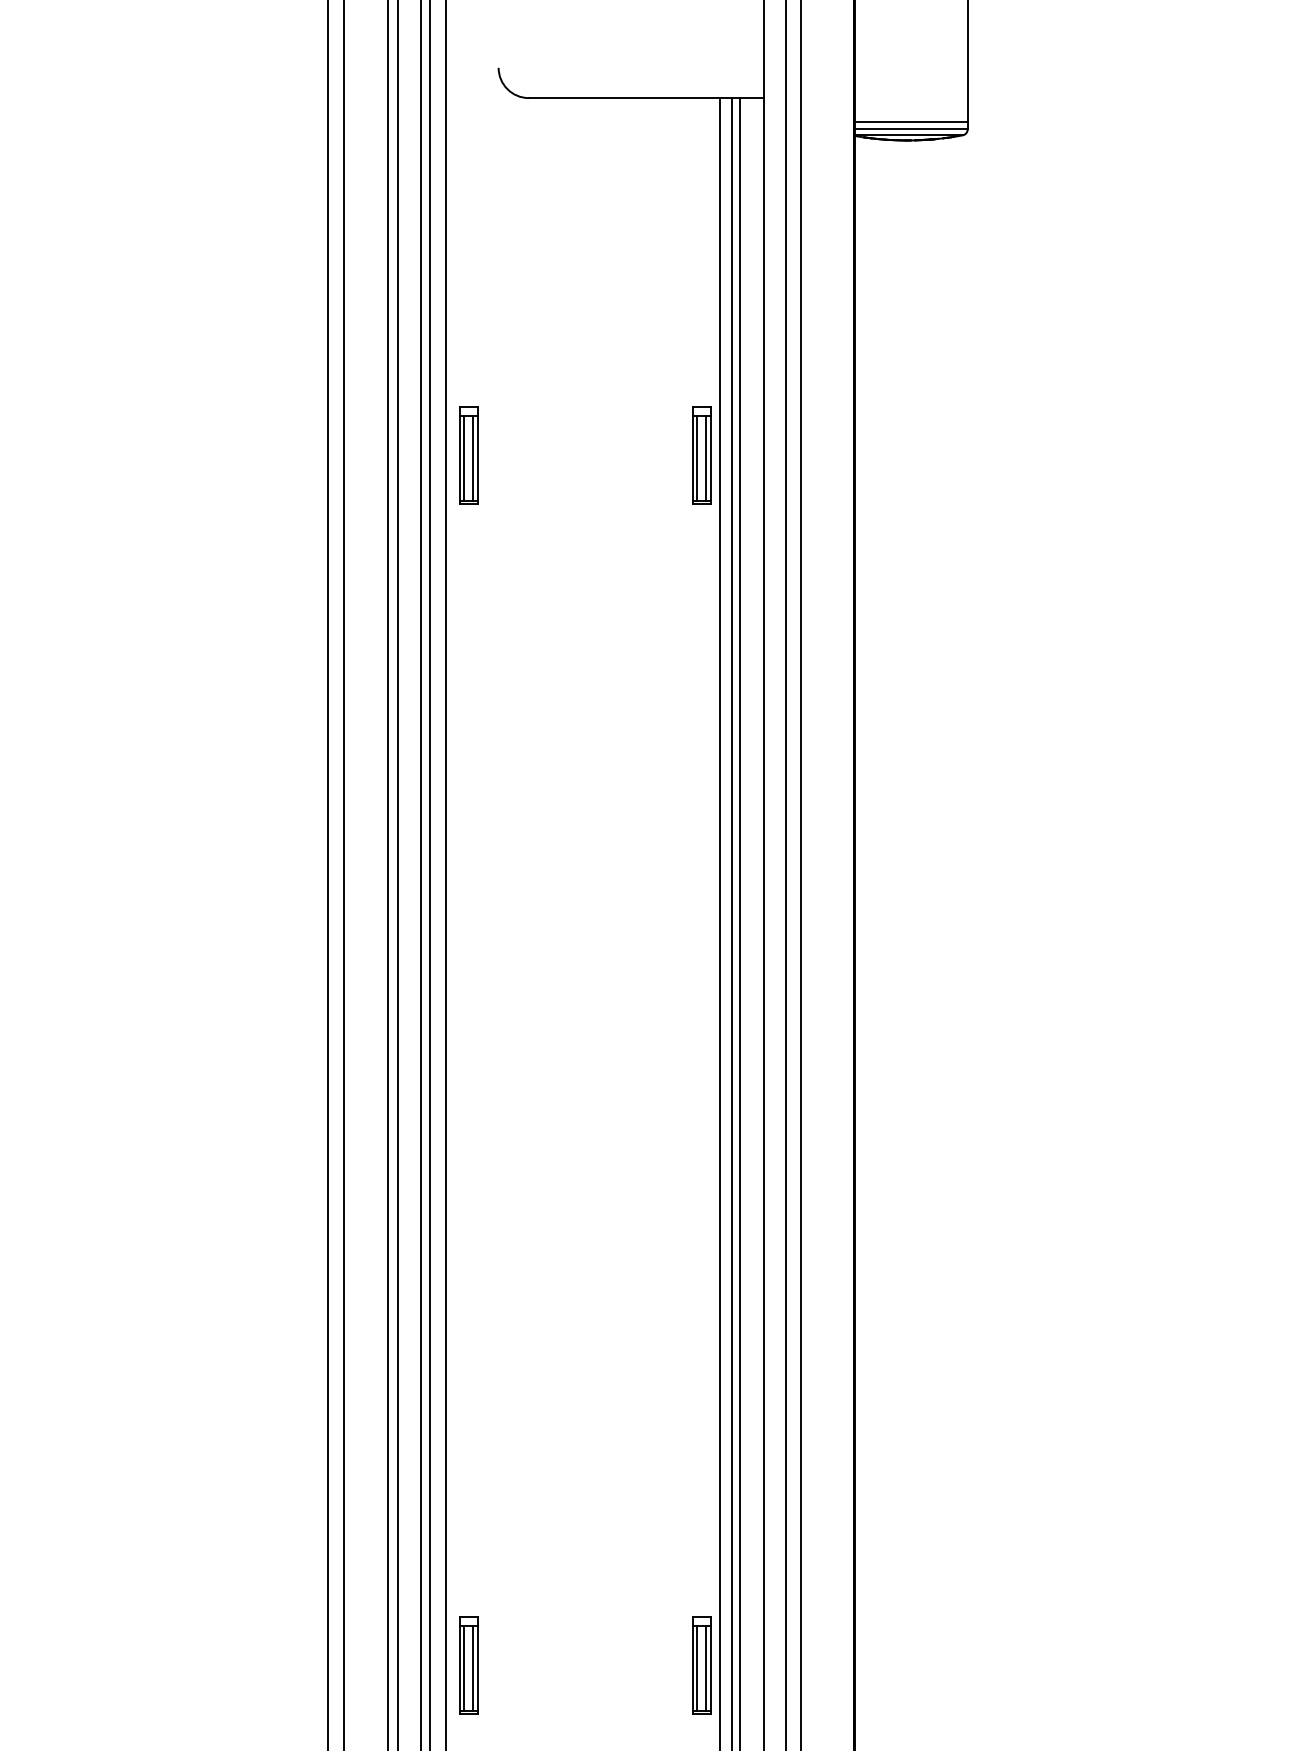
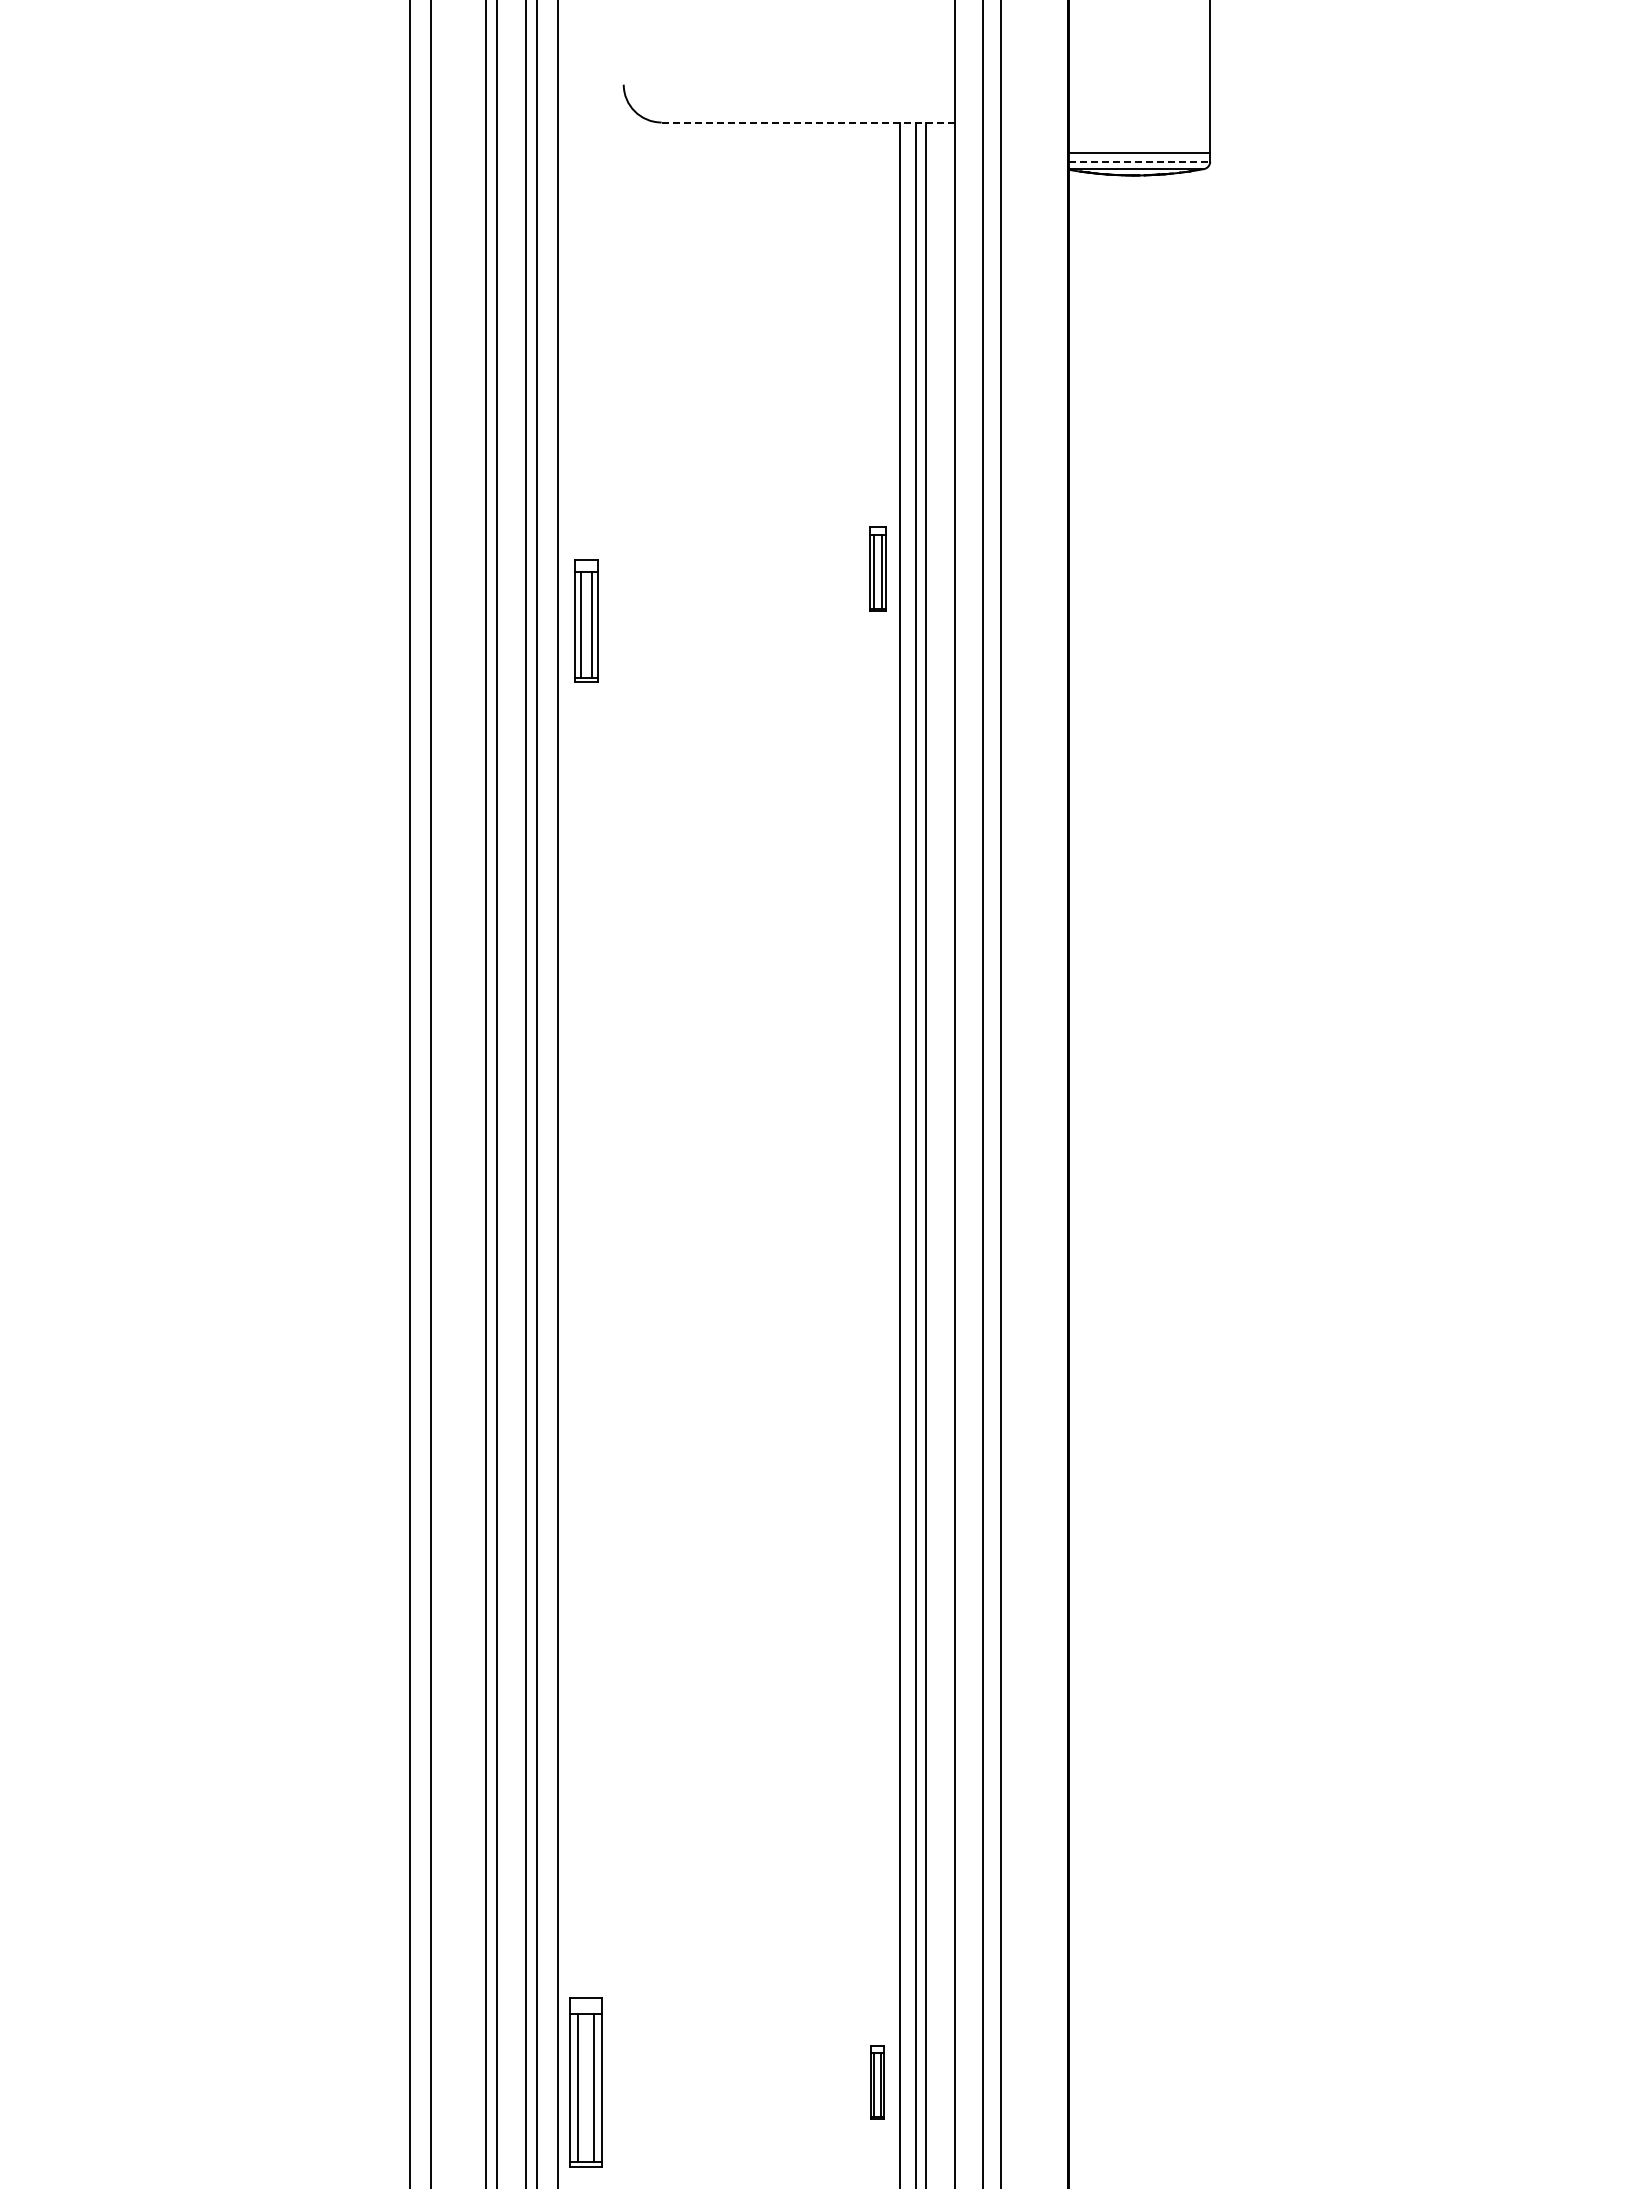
line: (646, 98) -> (808, 122), solid -> dashed
line: (911, 129) -> (1139, 161), solid -> dashed
part: (468, 454) -> (586, 620), moved
part: (701, 454) -> (877, 568), size x0.7
part: (468, 1665) -> (586, 2082), size x1.4
part: (701, 1665) -> (877, 2082), size x0.6

